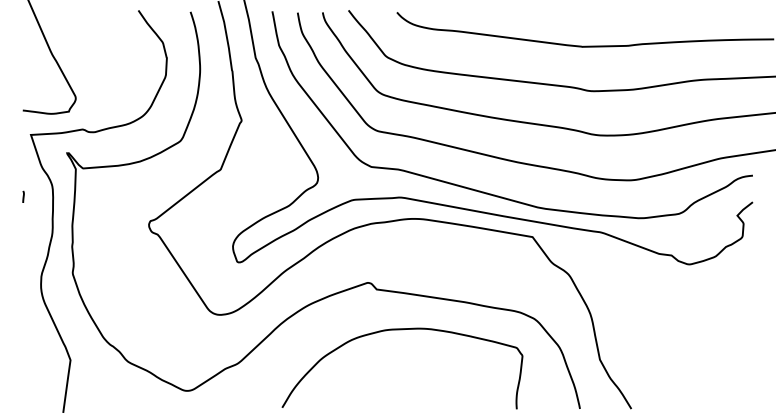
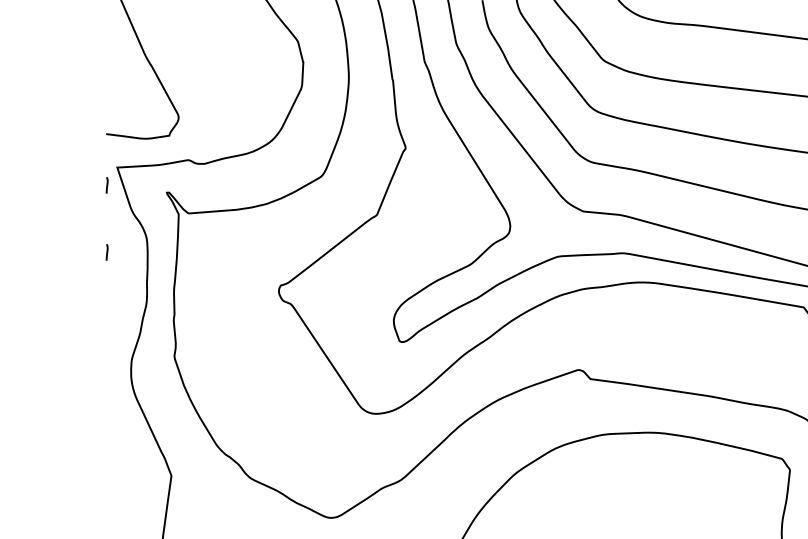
line: (23, 147) -> (107, 184), added

